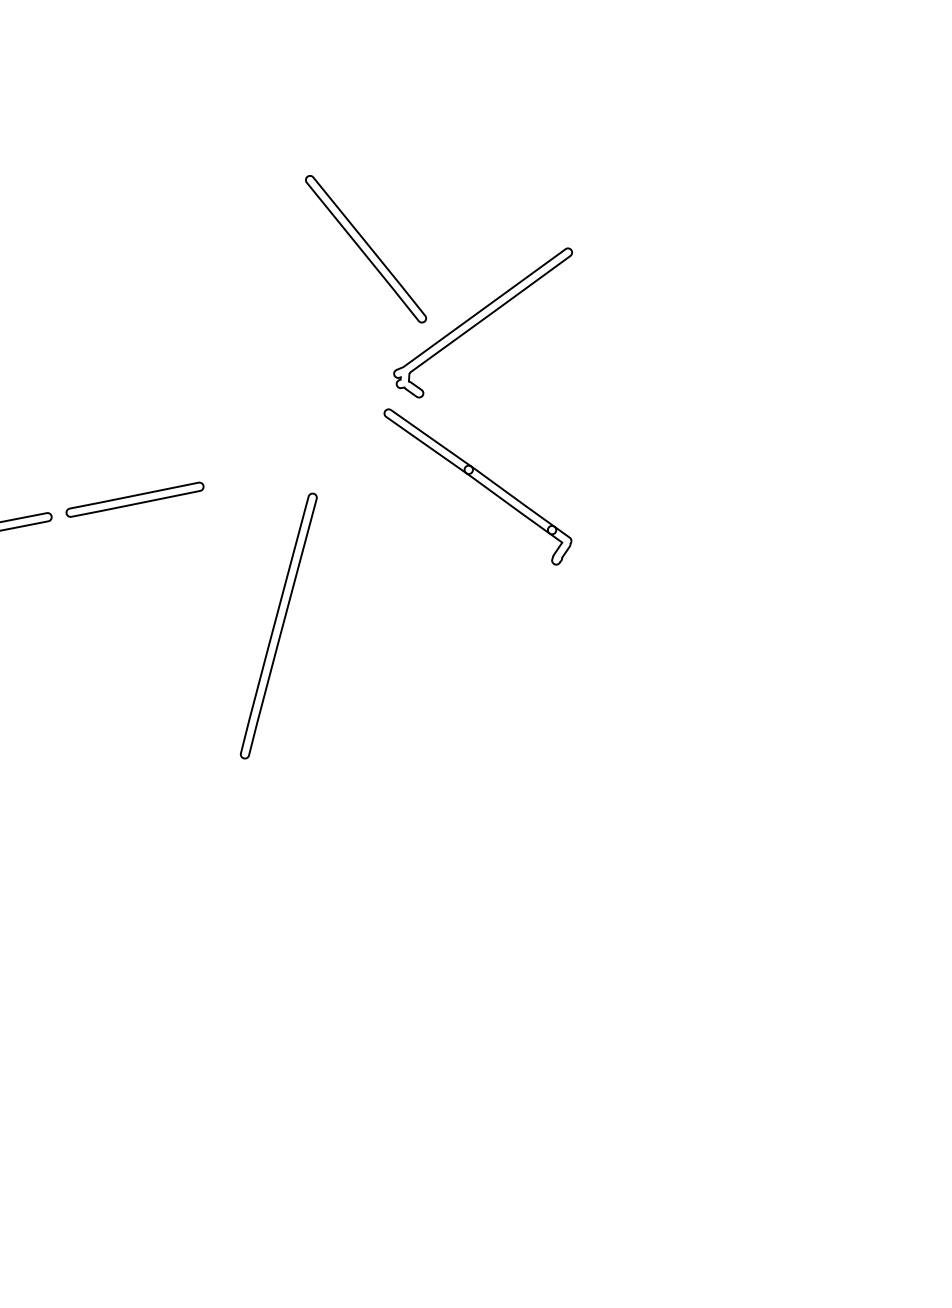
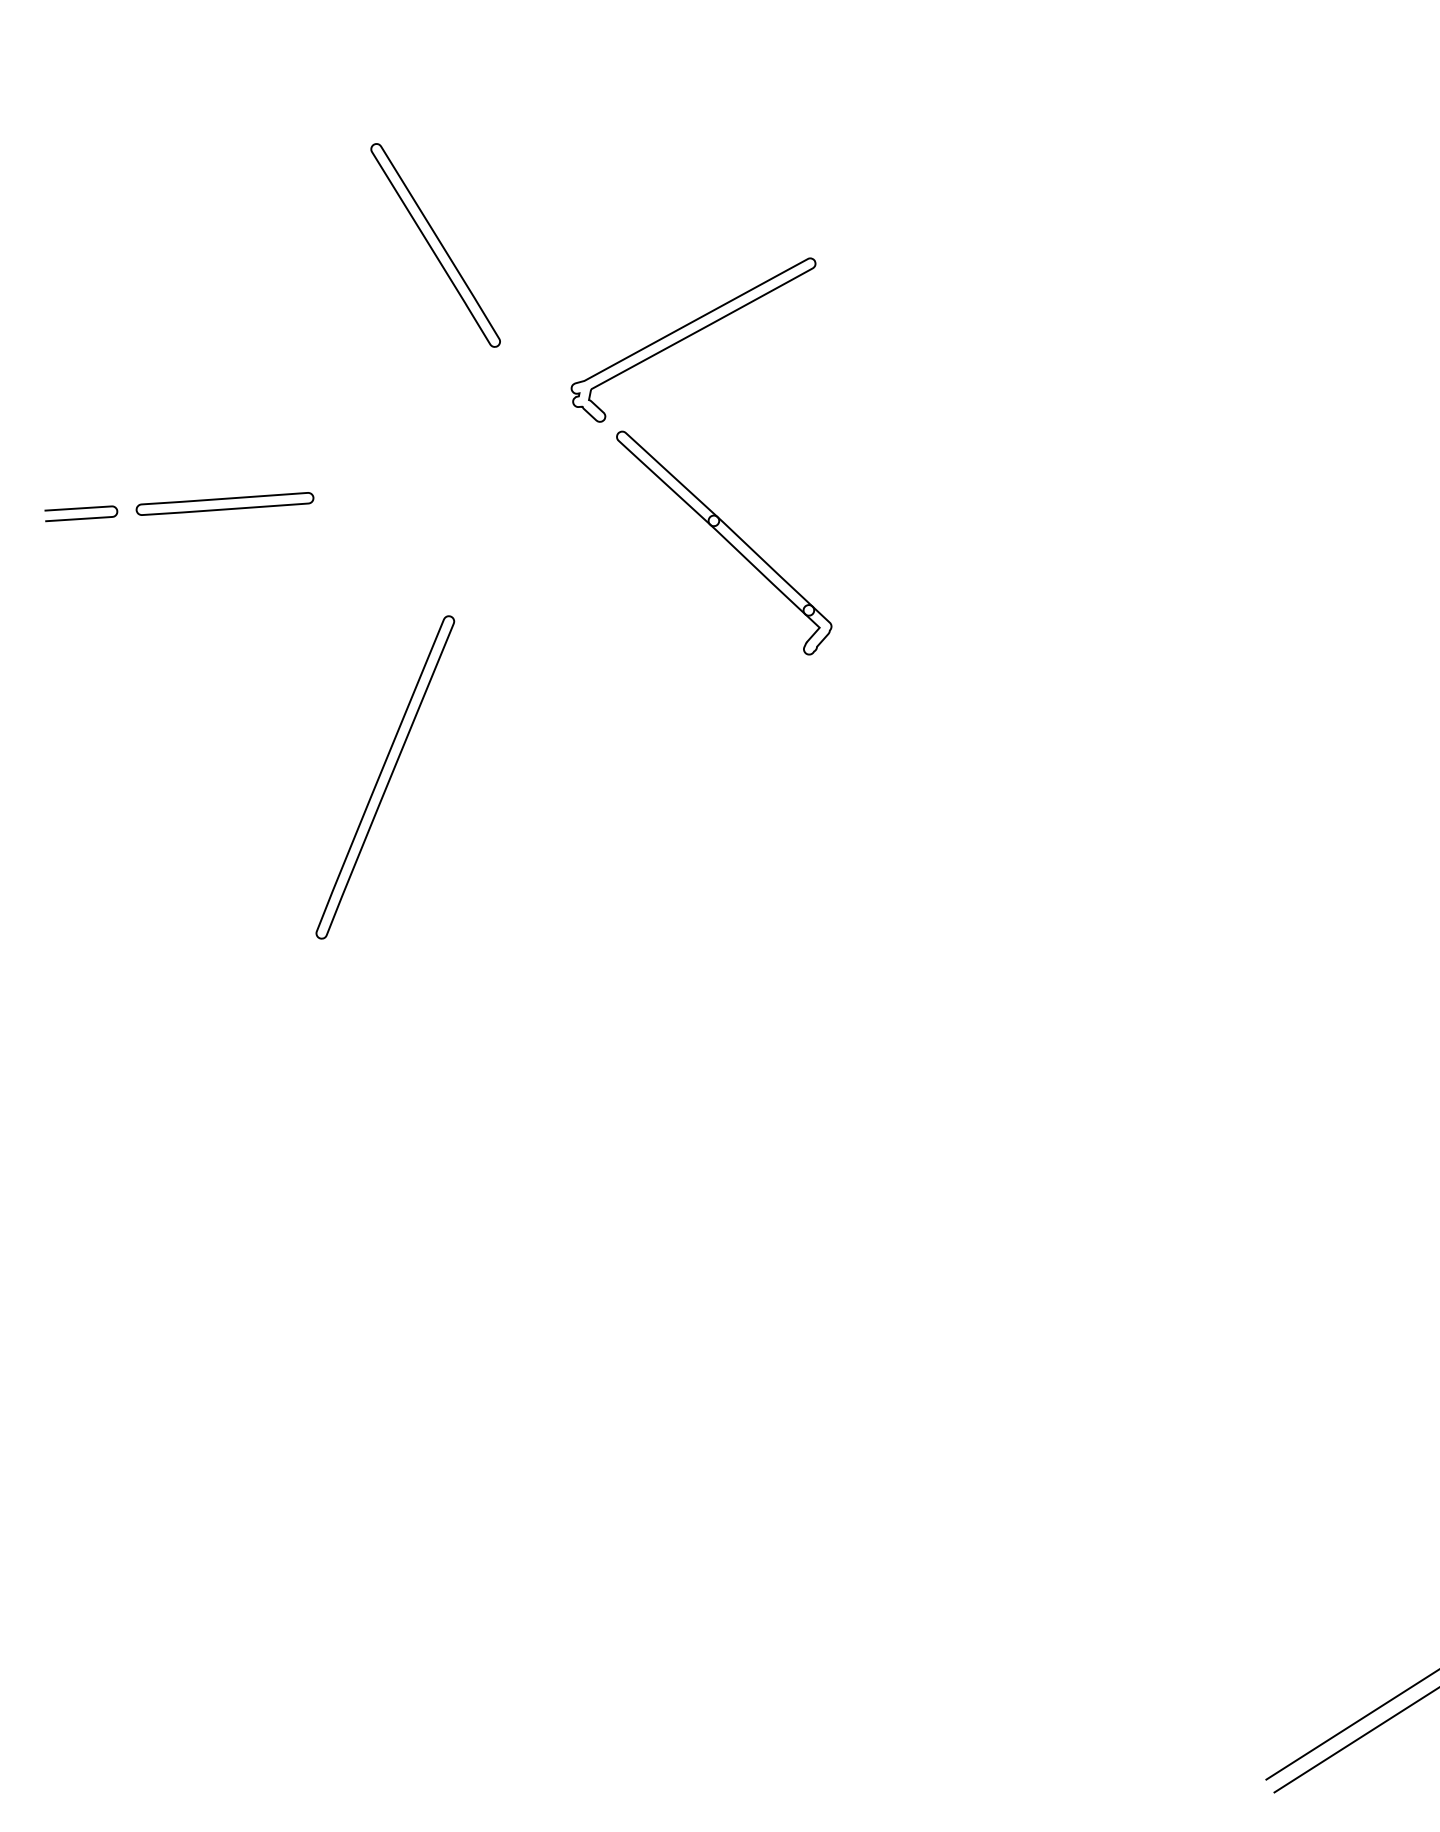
part: (365, 249) -> (435, 245), moved
part: (479, 485) -> (724, 542), moved
part: (278, 626) -> (385, 777), moved

